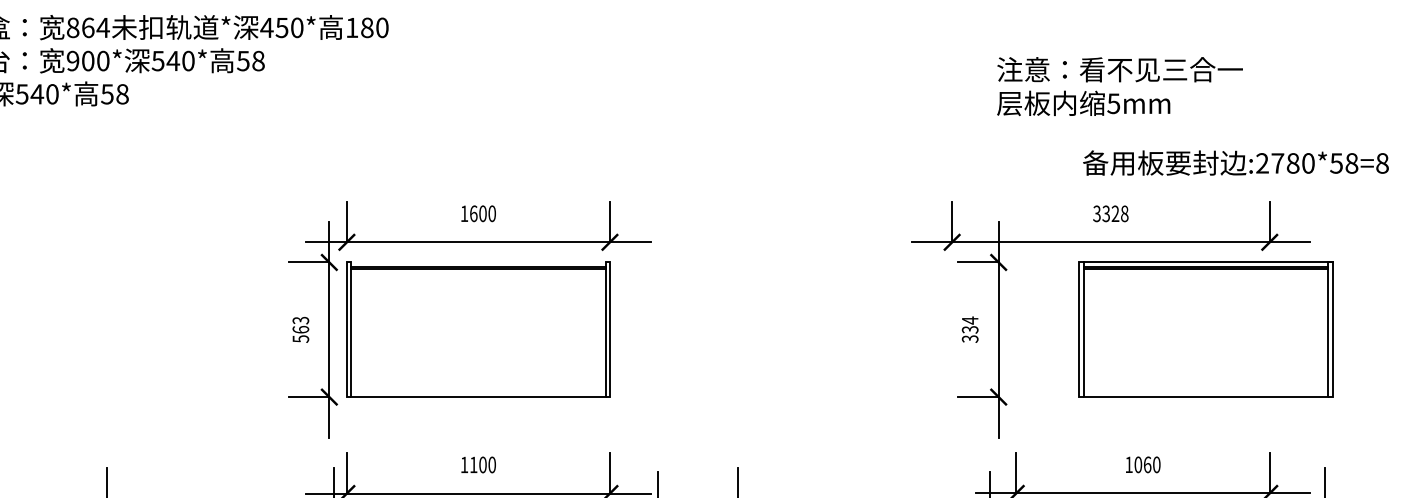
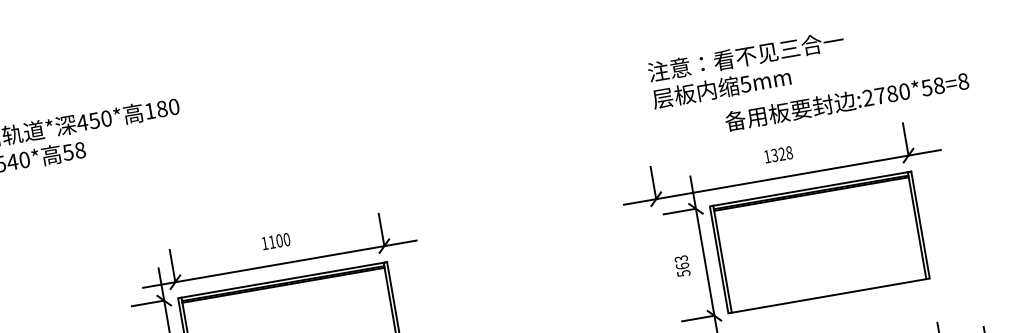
text: (1119, 86) -> (747, 69), moved
text: (1235, 162) -> (846, 101), moved
text: (473, 213) -> (272, 241), 1600 -> 1100
text: (1096, 213) -> (766, 156), 3328 -> 1328
line: (480, 262) -> (284, 279), added
text: (969, 329) -> (681, 266), 334 -> 563
part: (1205, 329) -> (819, 242), moved

